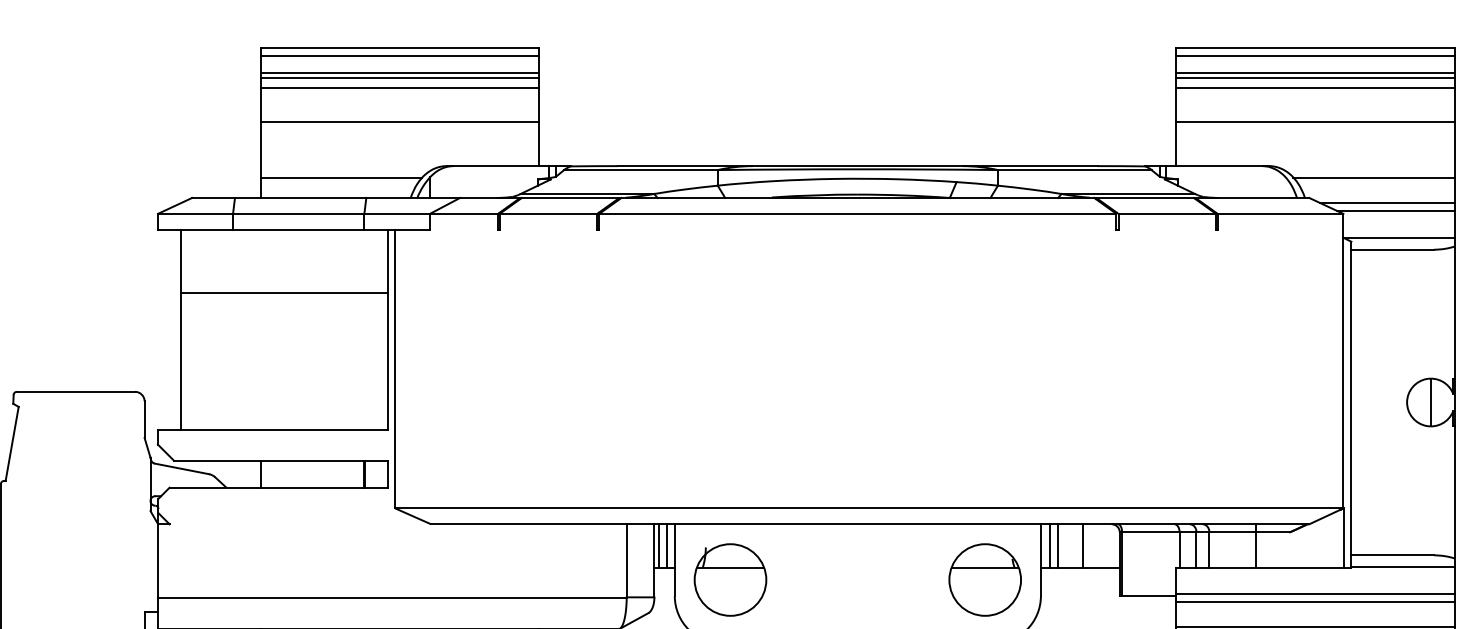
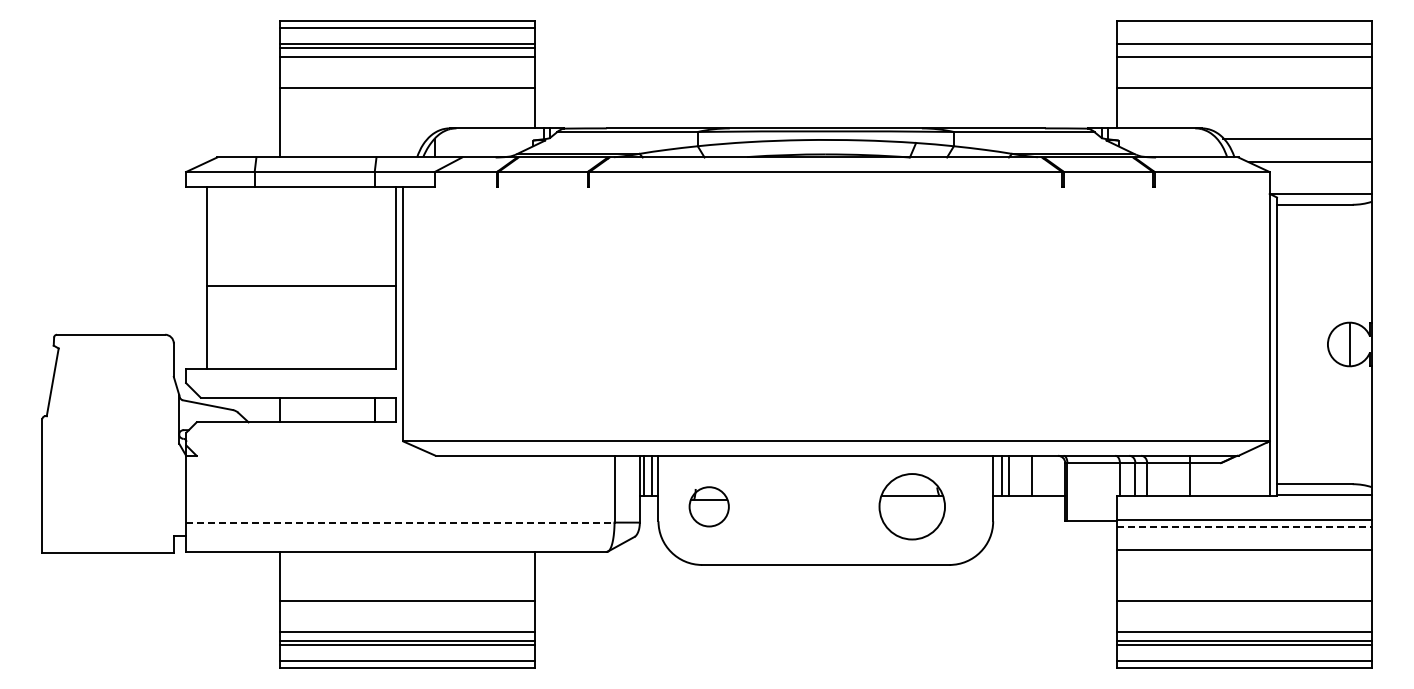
line: (1314, 55) -> (1243, 27), removed
line: (1314, 77) -> (1243, 47), removed
line: (341, 178) -> (353, 139), removed
line: (1395, 211) -> (1317, 169), removed
line: (284, 293) -> (301, 285), moved
part: (729, 579) -> (708, 506), size x0.6
part: (984, 579) -> (911, 506), moved
line: (393, 597) -> (401, 522), solid -> dashed
line: (1315, 601) -> (1244, 526), solid -> dashed

